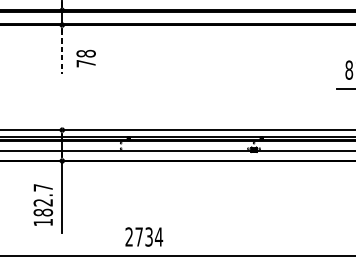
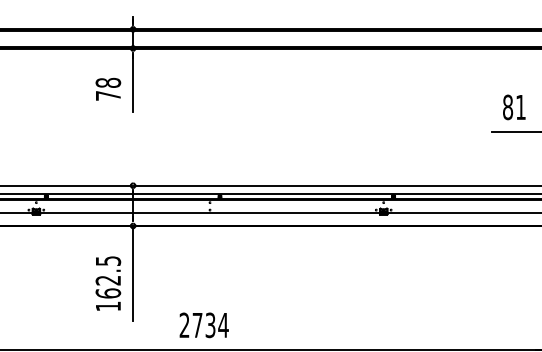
line: (62, 51) -> (133, 83), dashed -> solid
text: (86, 57) -> (108, 88), moved
text: (43, 200) -> (108, 277), 182.7 -> 162.5
text: (143, 237) -> (203, 325), moved

